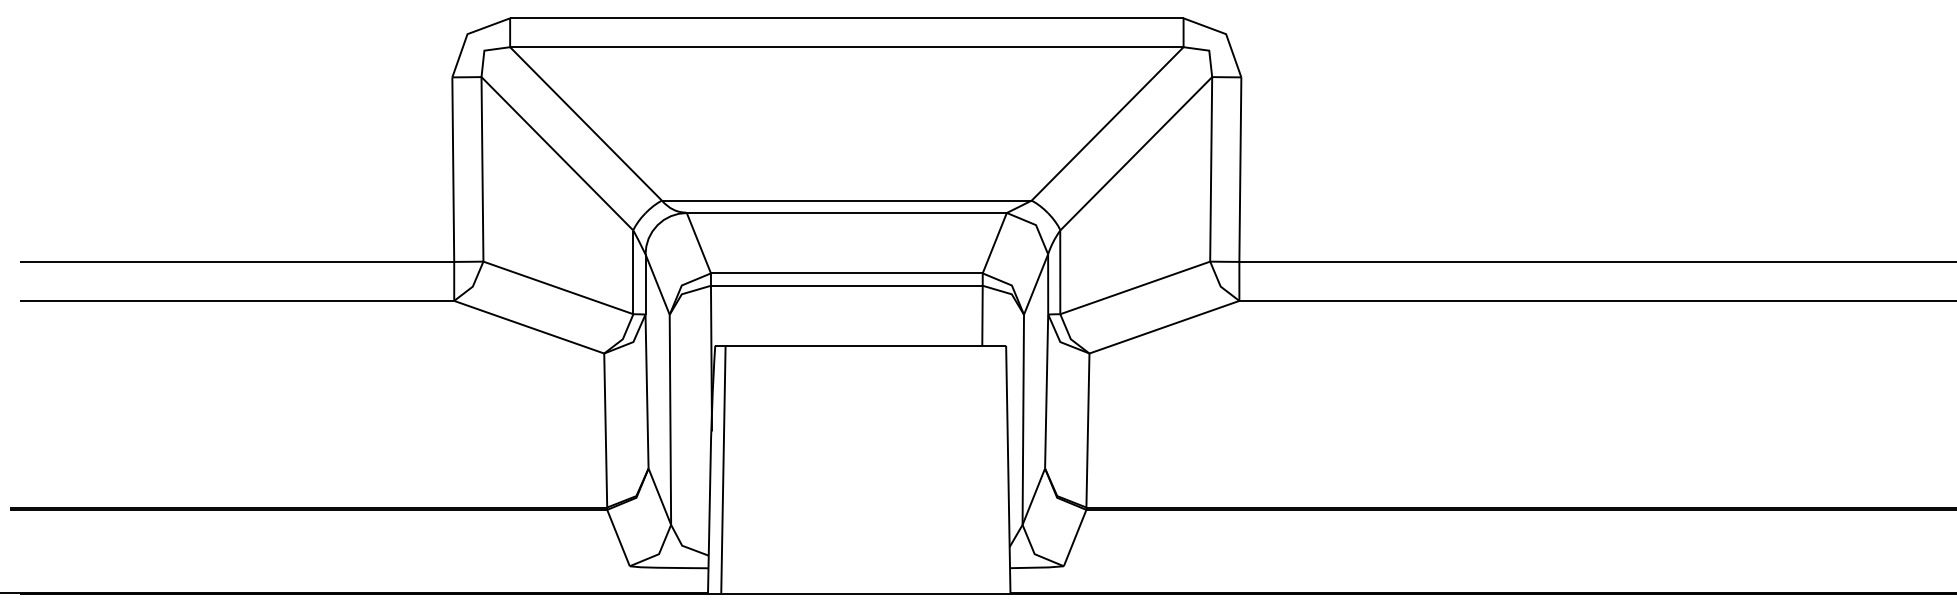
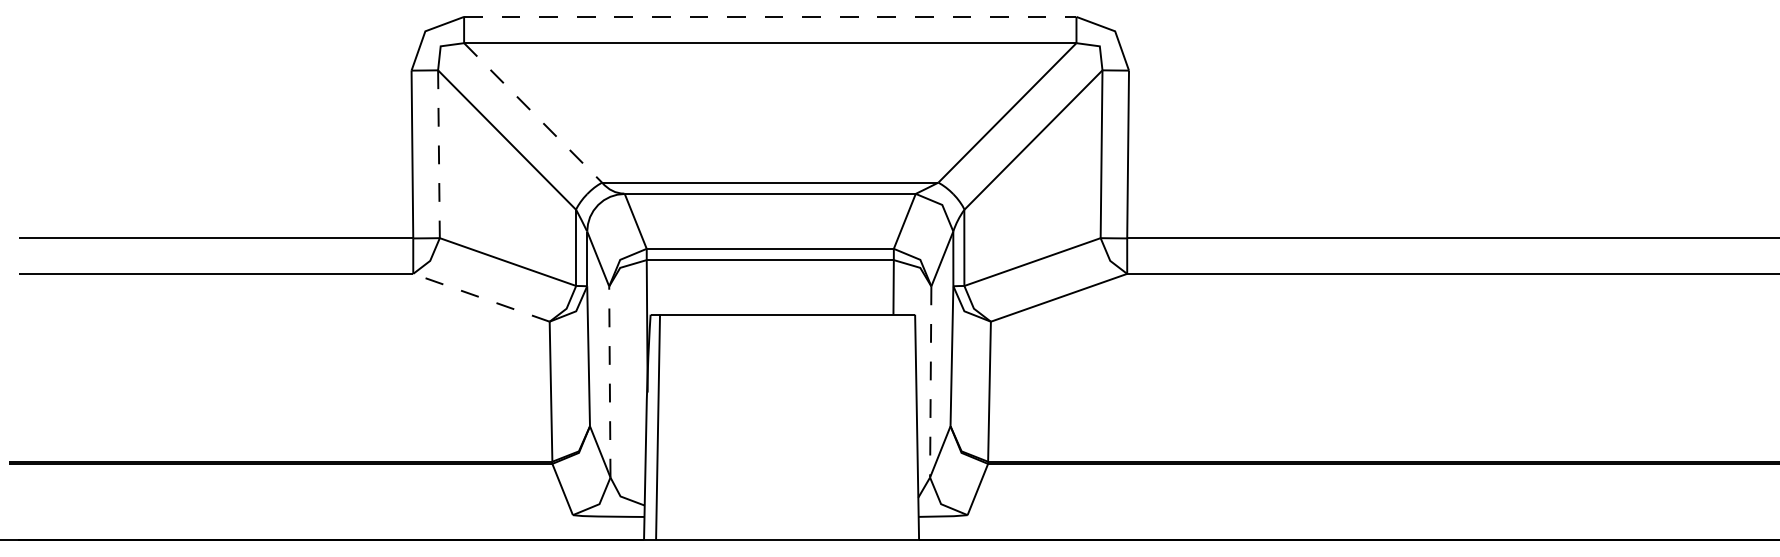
line: (846, 18) -> (769, 17), solid -> dashed
line: (586, 123) -> (533, 112), solid -> dashed
line: (482, 169) -> (438, 154), solid -> dashed
line: (528, 327) -> (480, 298), solid -> dashed
line: (670, 419) -> (609, 381), solid -> dashed
line: (1023, 420) -> (930, 382), solid -> dashed

